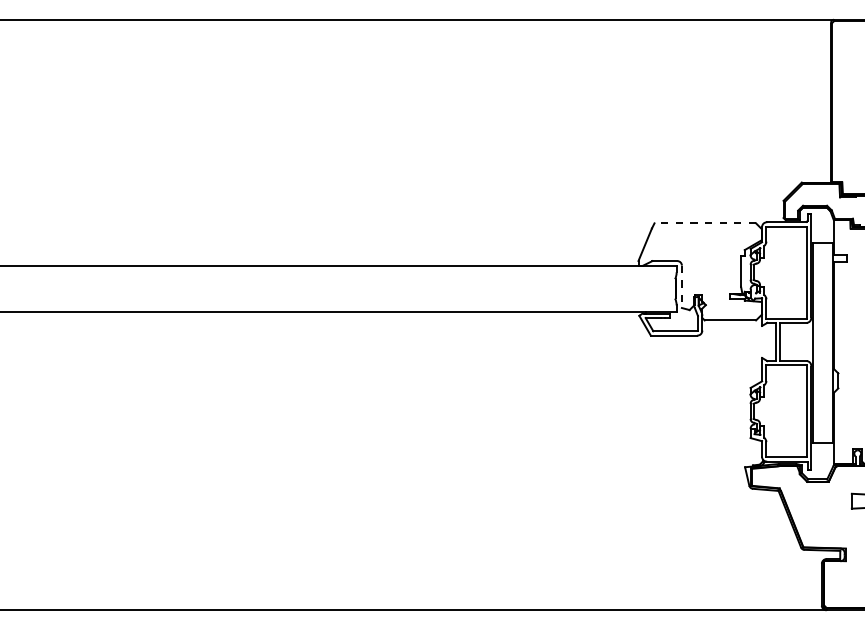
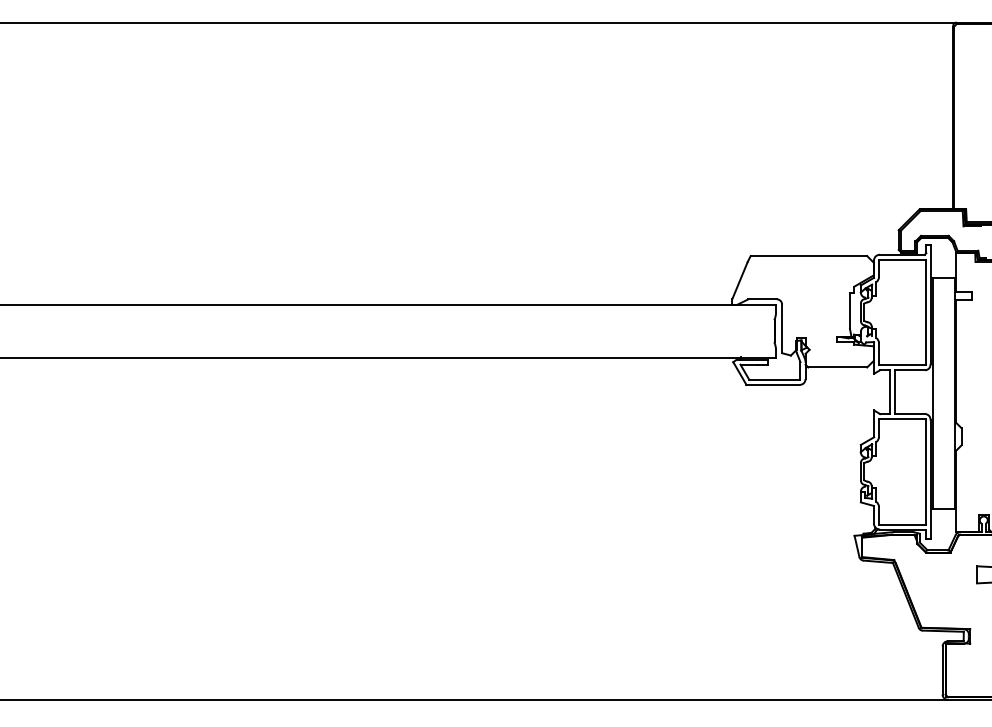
line: (705, 223) -> (809, 256), dashed -> solid
line: (681, 287) -> (781, 329), dashed -> solid

